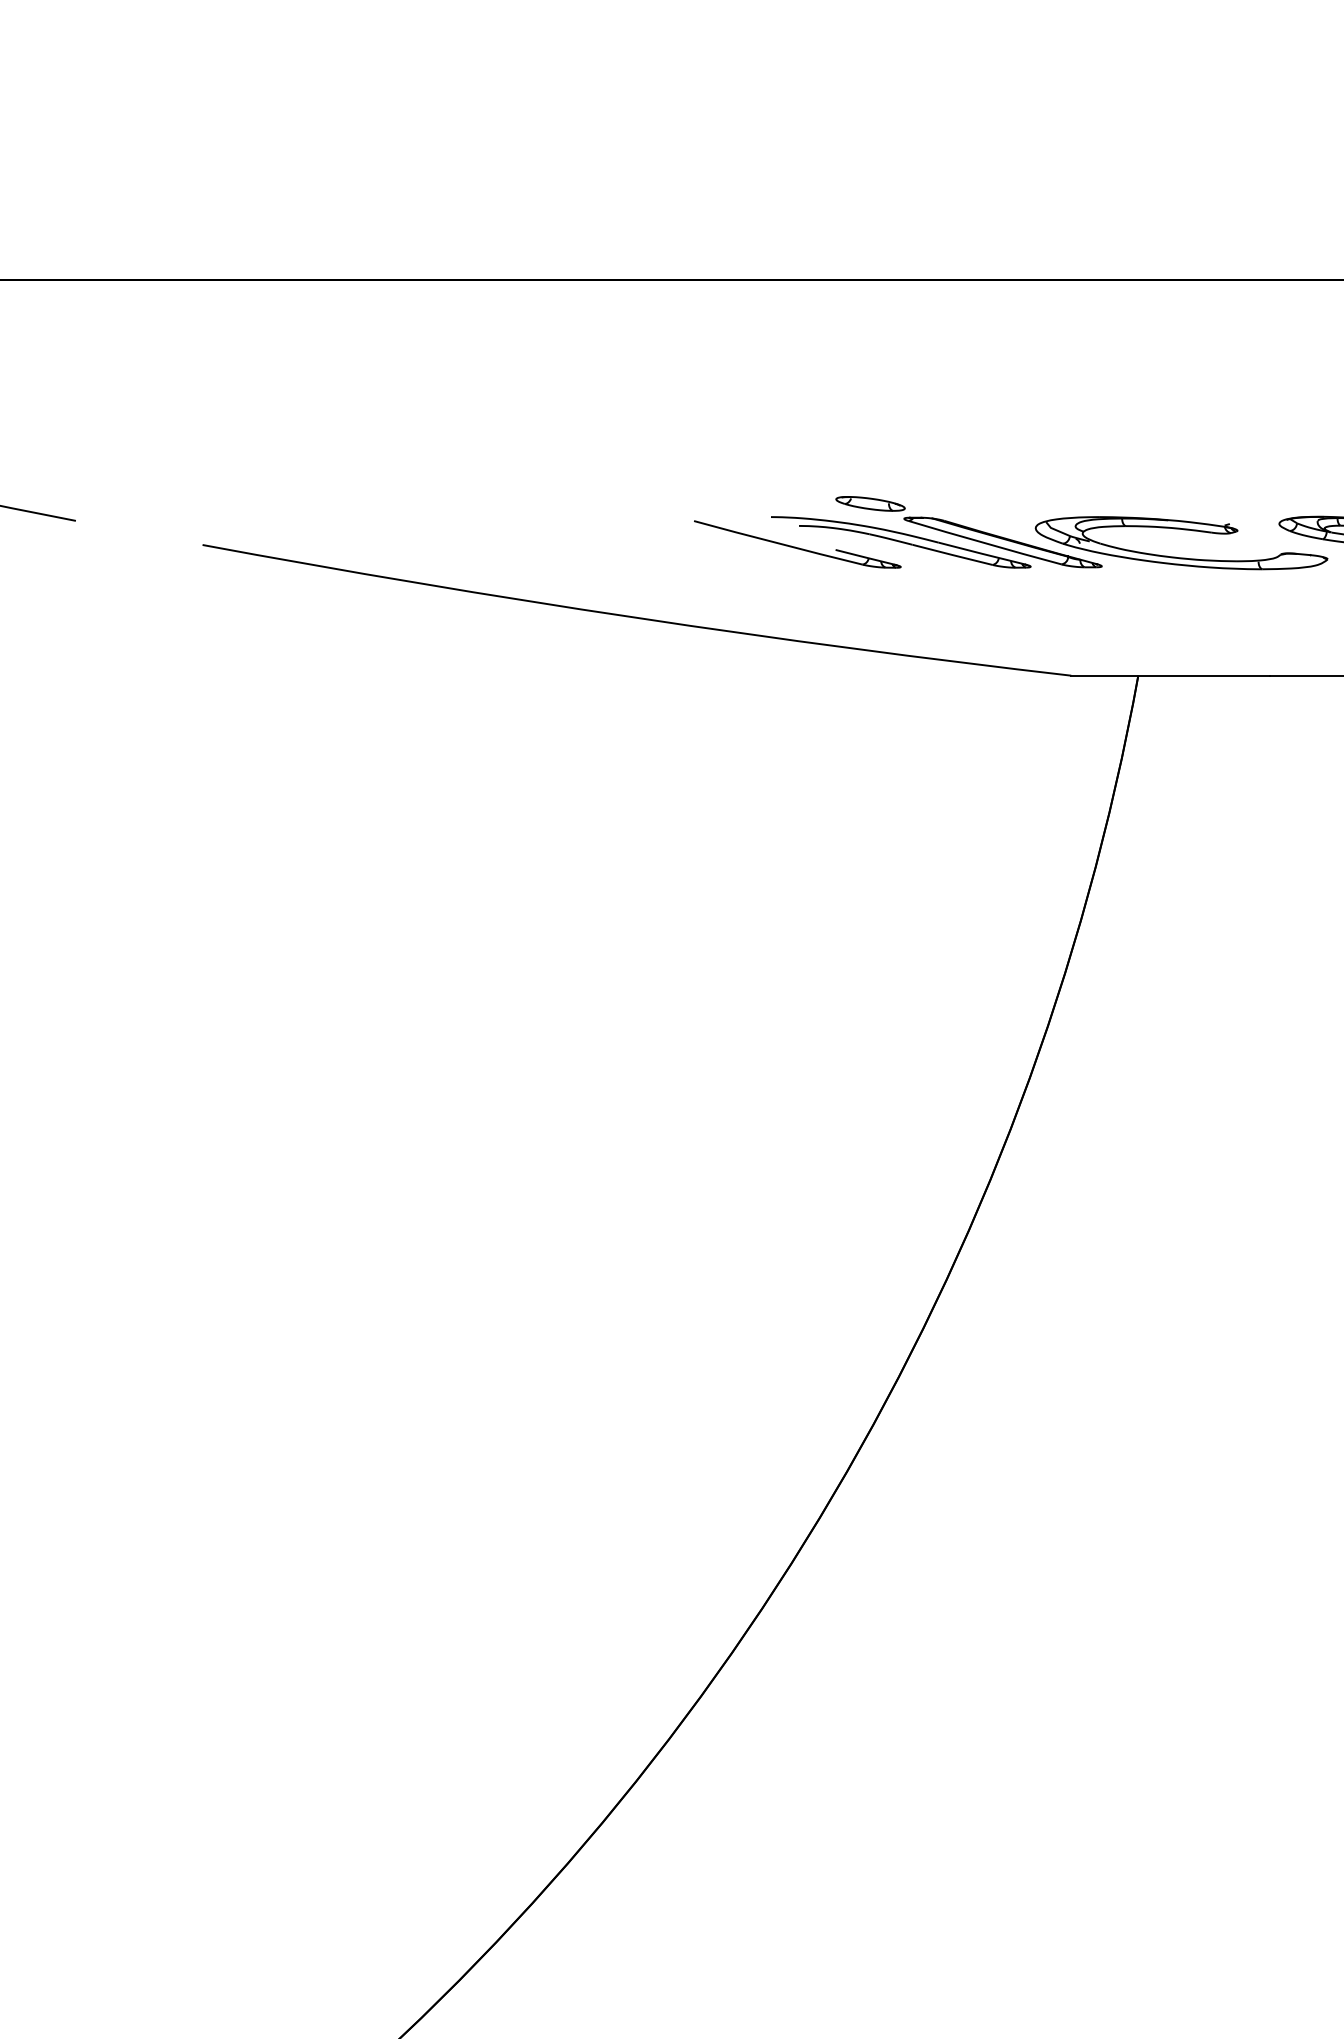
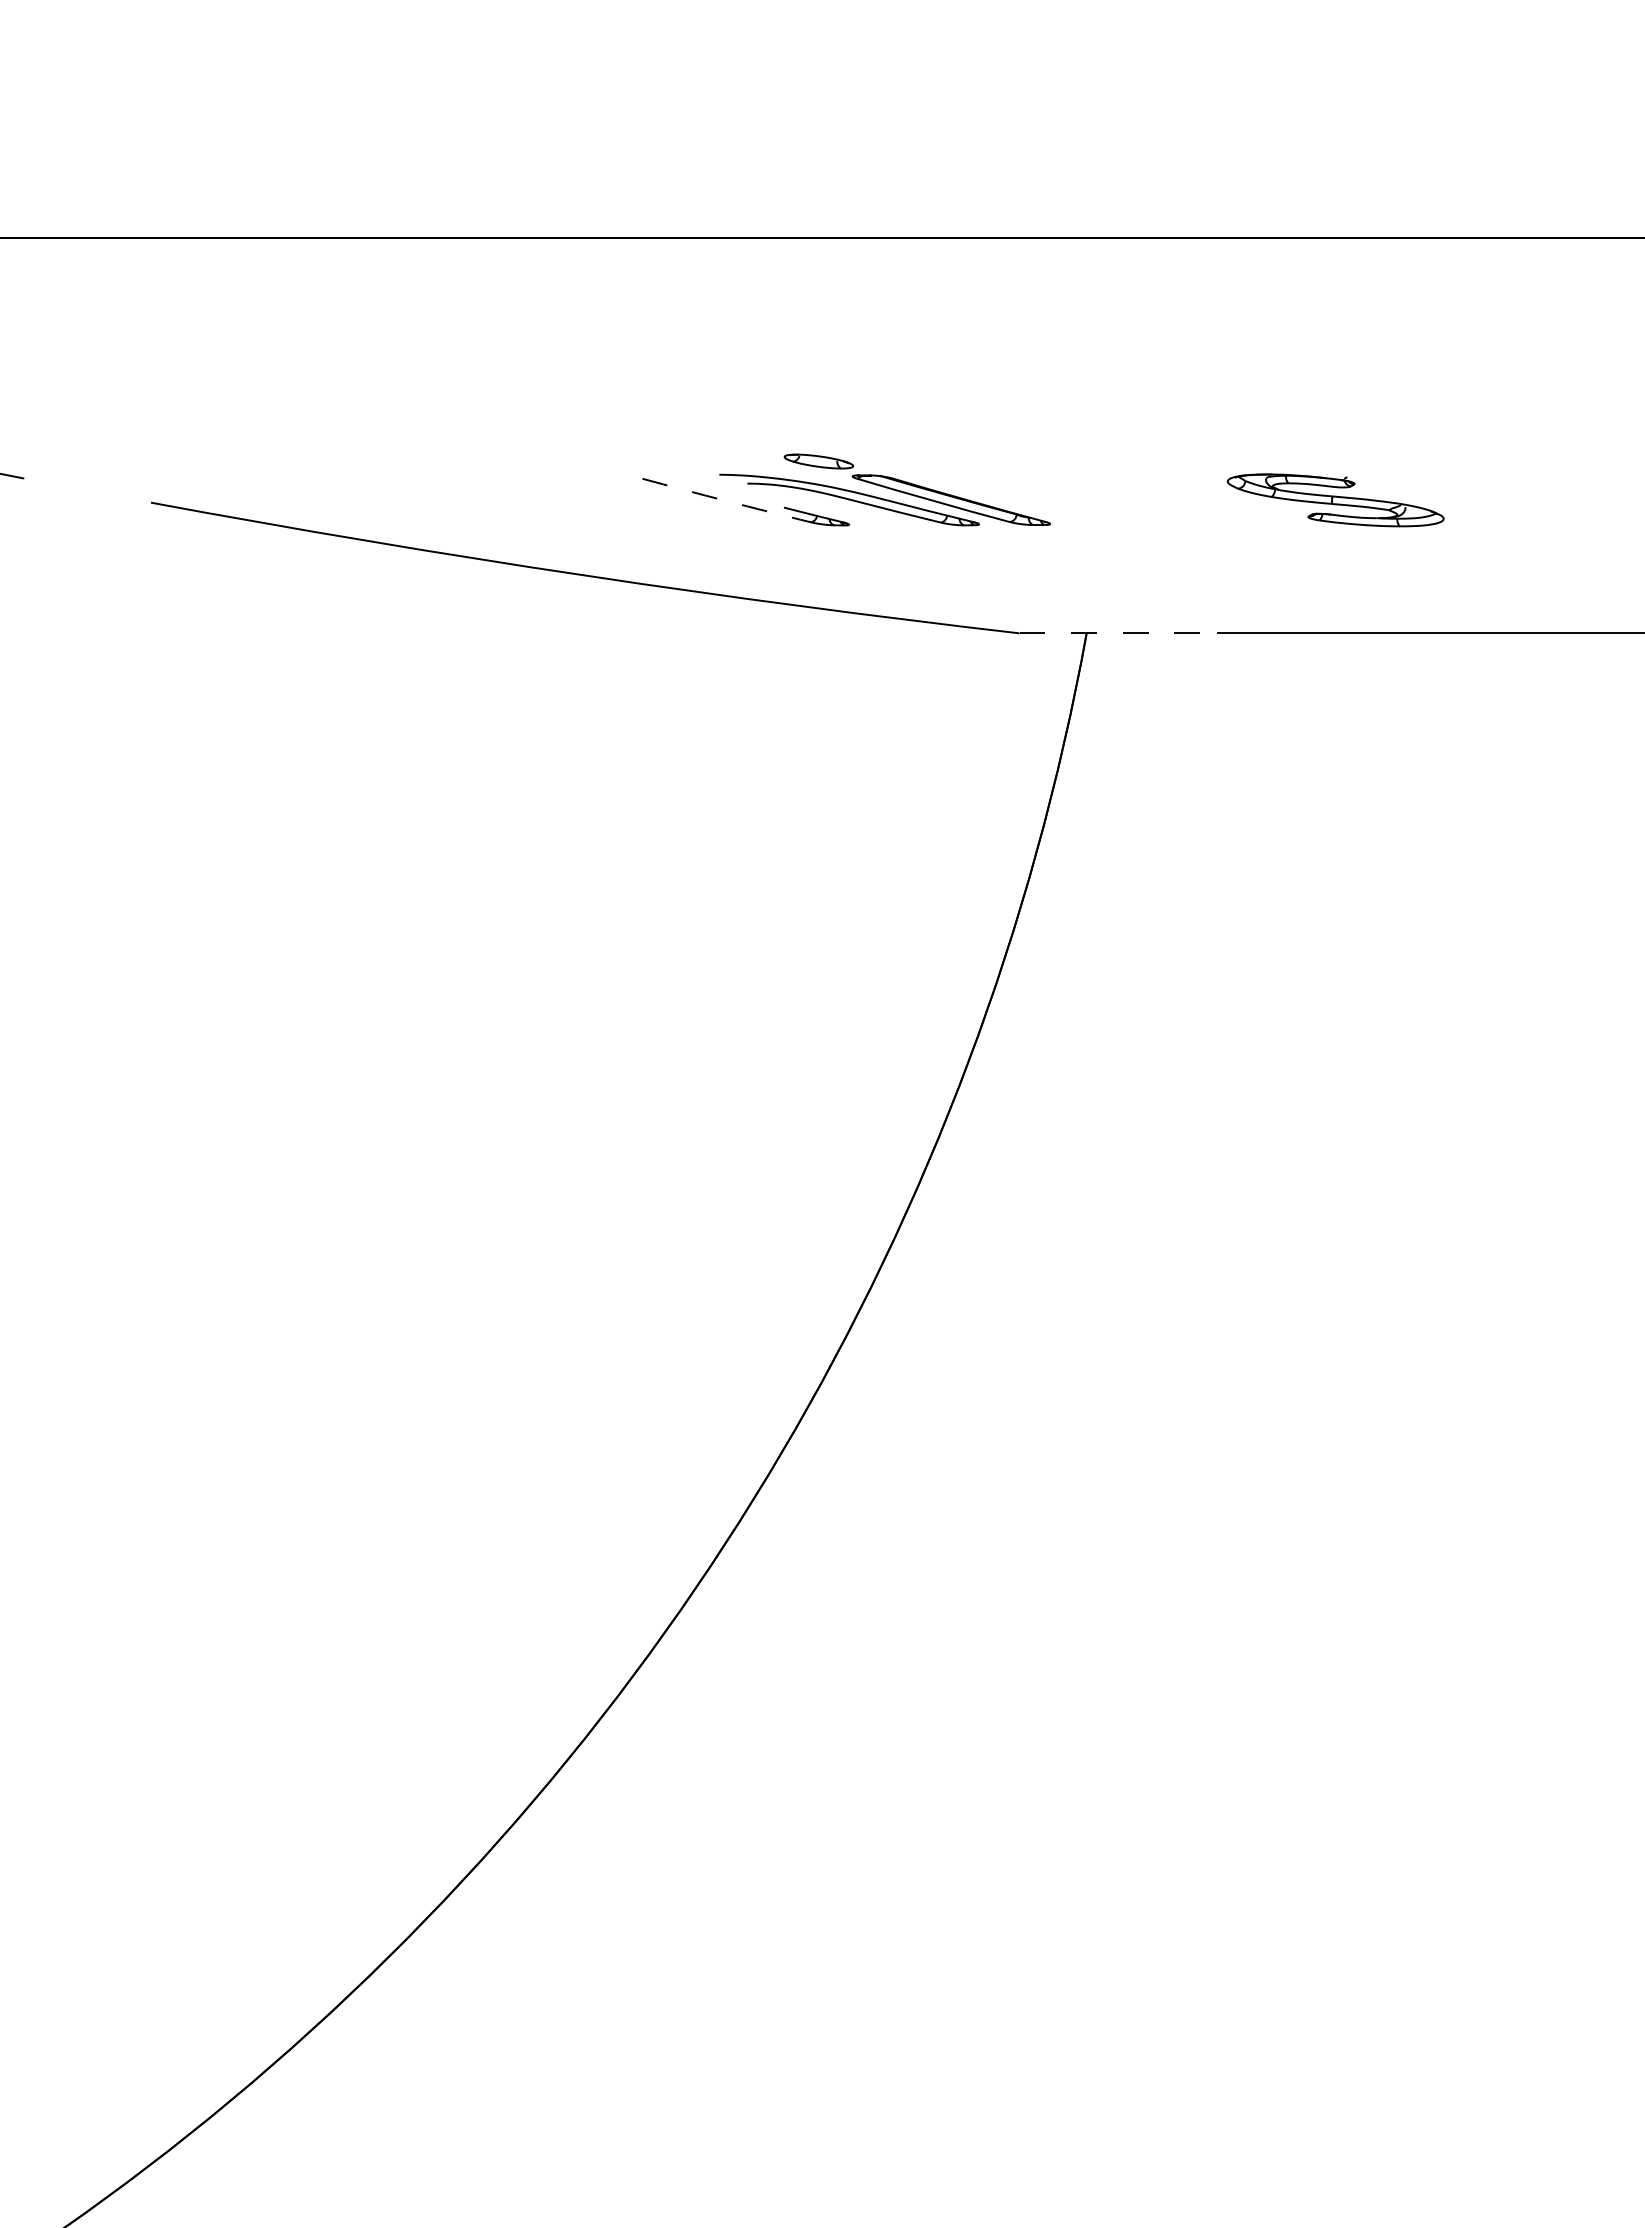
part: (1181, 529) -> (1129, 487), removed
arc: (778, 543) -> (726, 501), solid -> dashed
line: (1171, 675) -> (1119, 633), solid -> dashed

